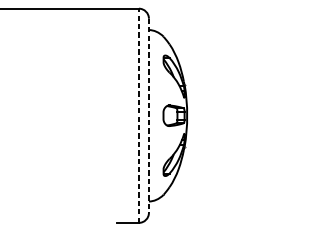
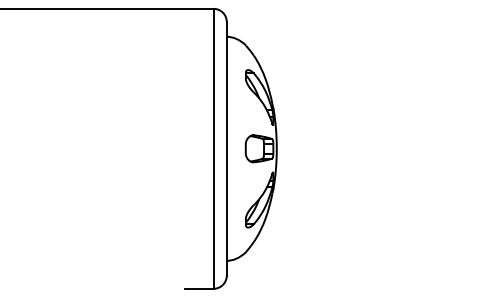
line: (138, 115) -> (213, 148), dashed -> solid
line: (148, 115) -> (226, 148), dashed -> solid

